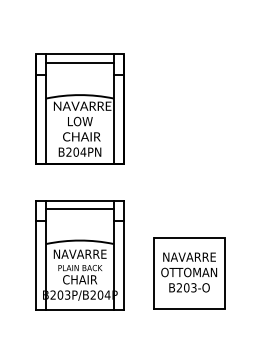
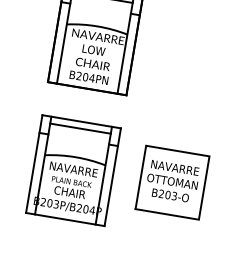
part: (189, 273) -> (172, 182), moved

